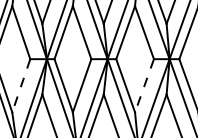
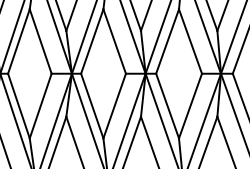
line: (21, 86) -> (40, 106), dashed -> solid
line: (144, 86) -> (190, 106), dashed -> solid

